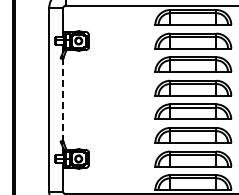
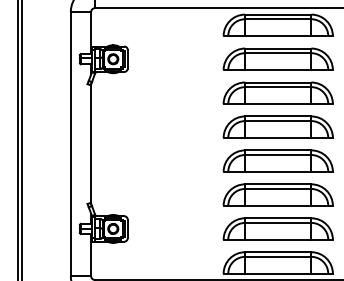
line: (63, 100) -> (91, 144), dashed -> solid

